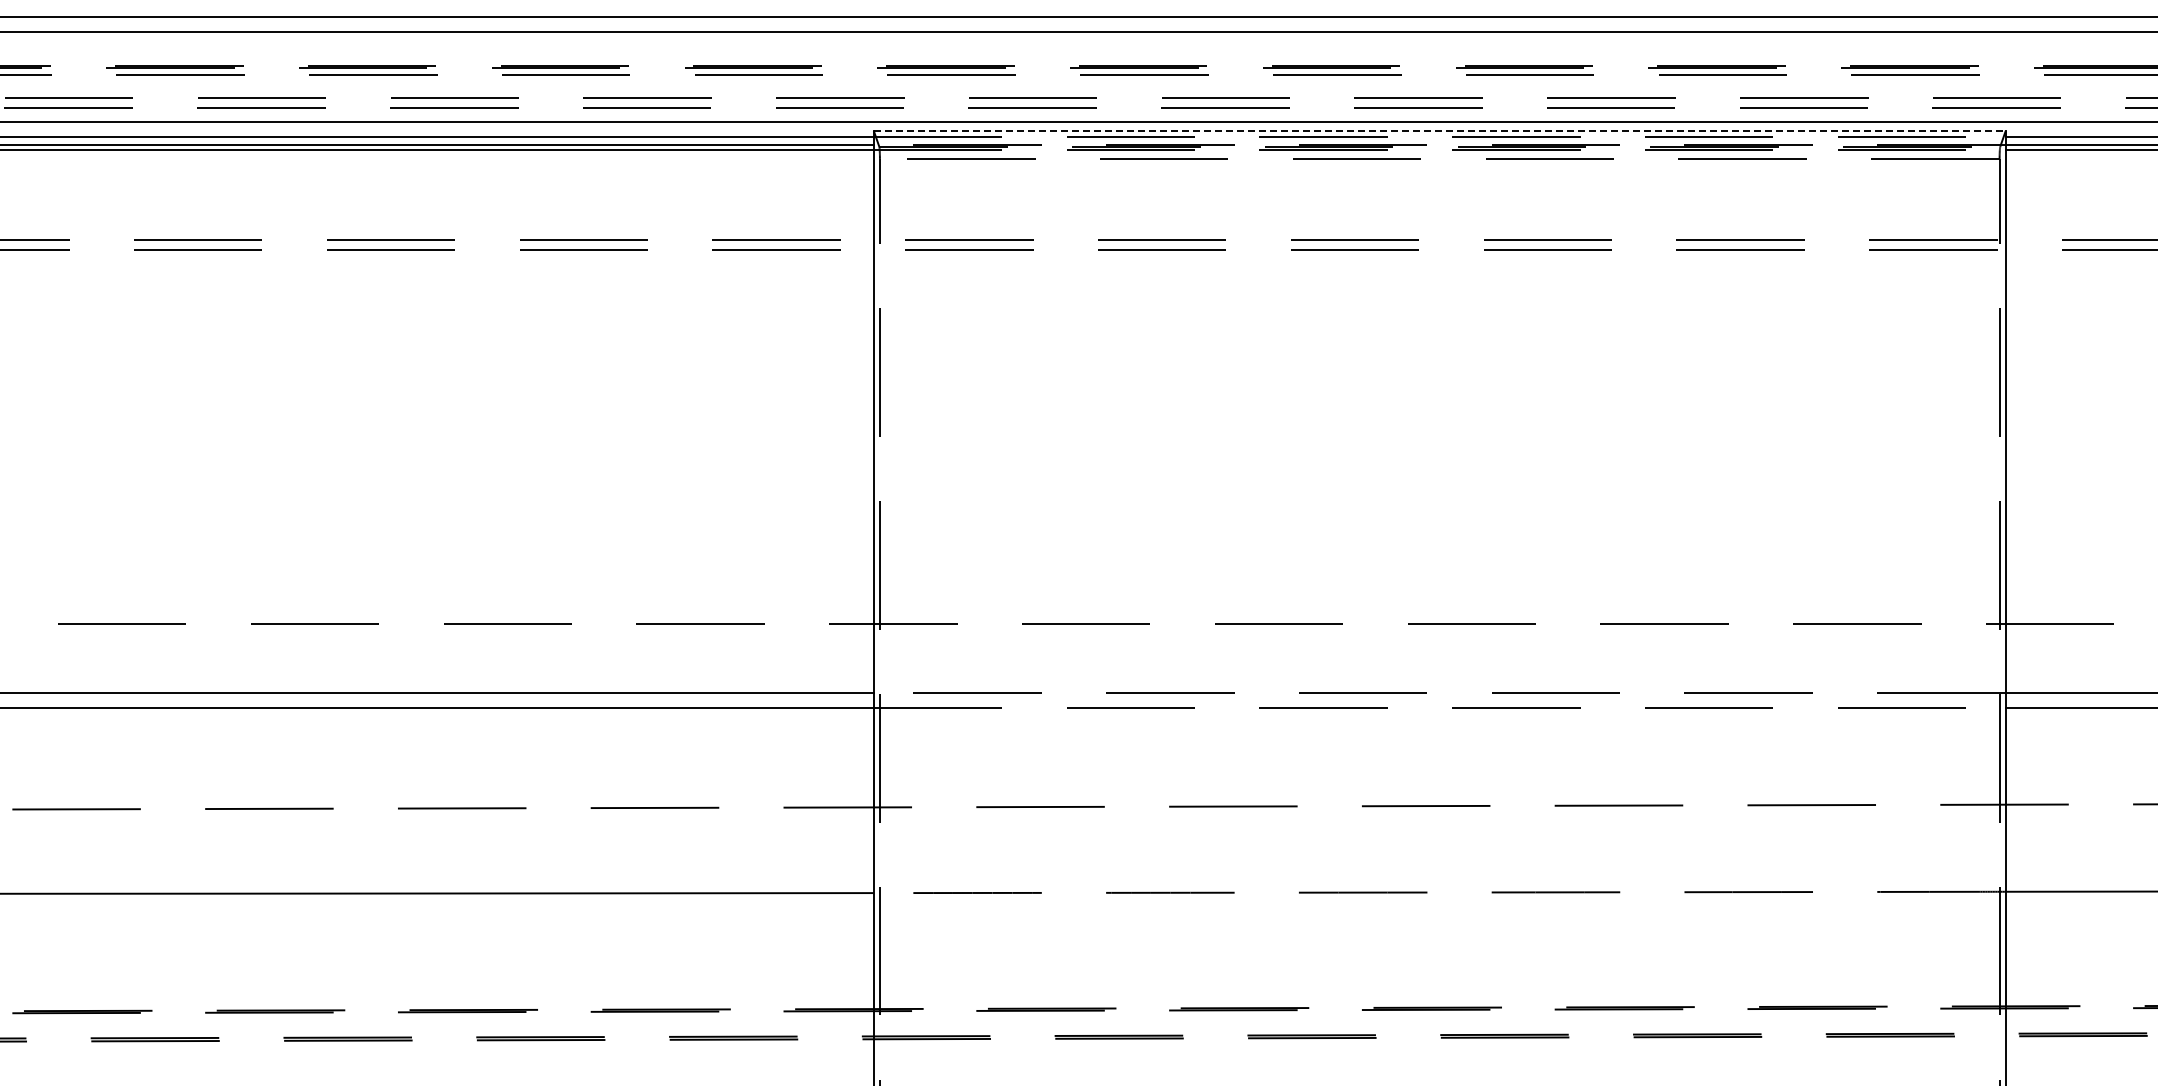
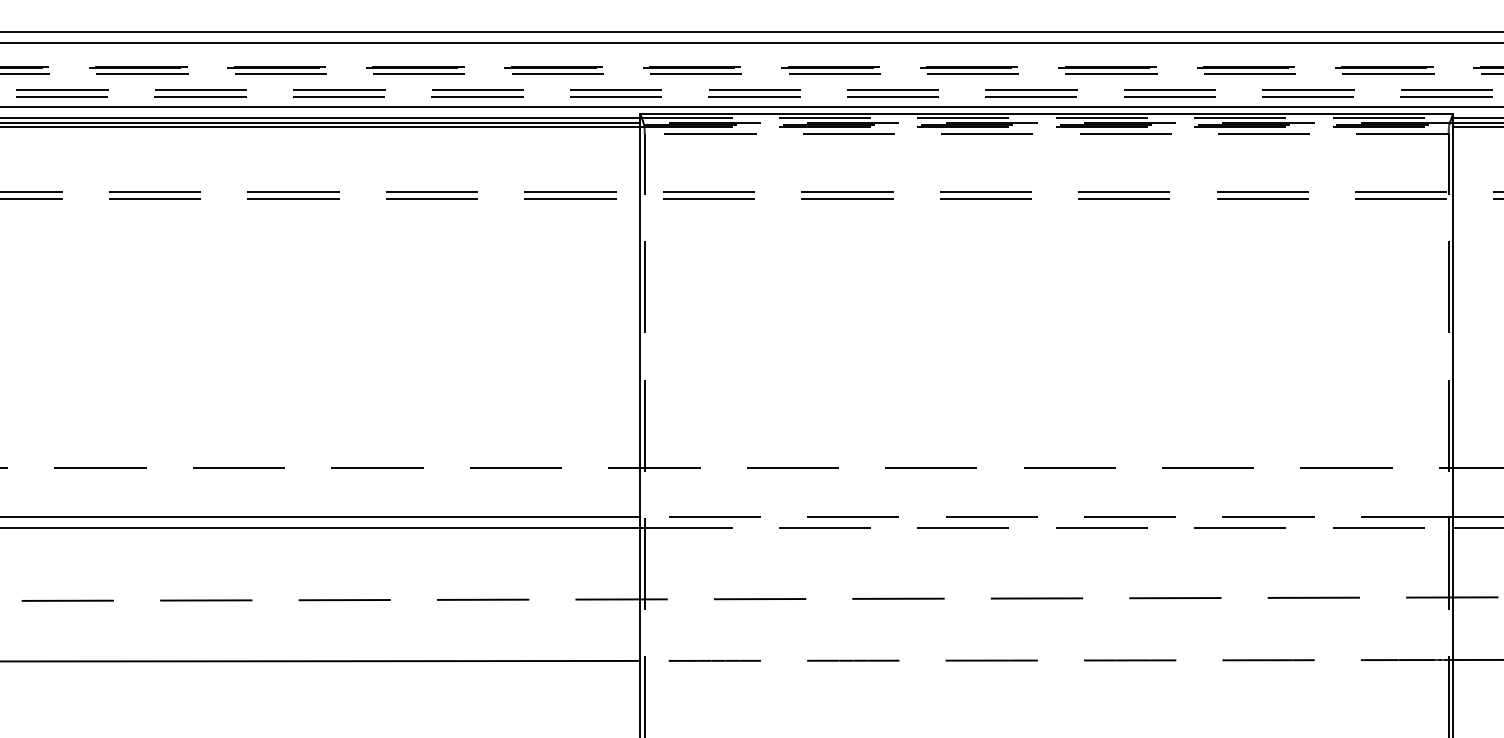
line: (1440, 130) -> (1047, 113), dashed -> solid

